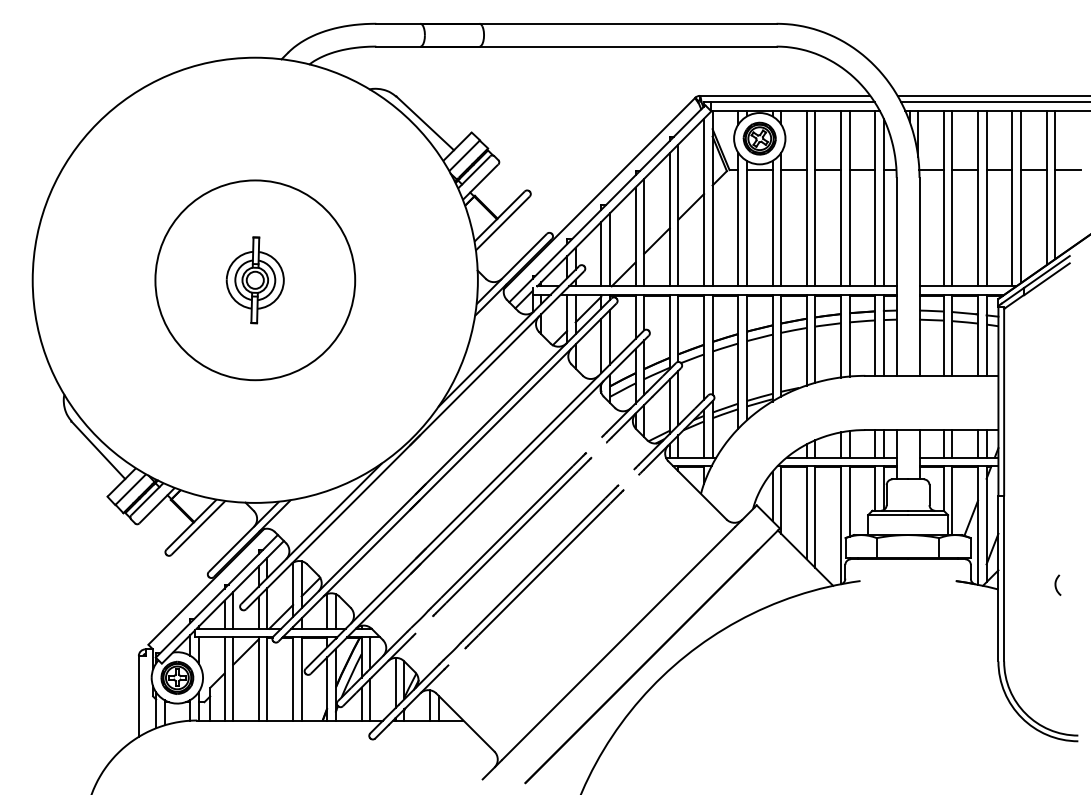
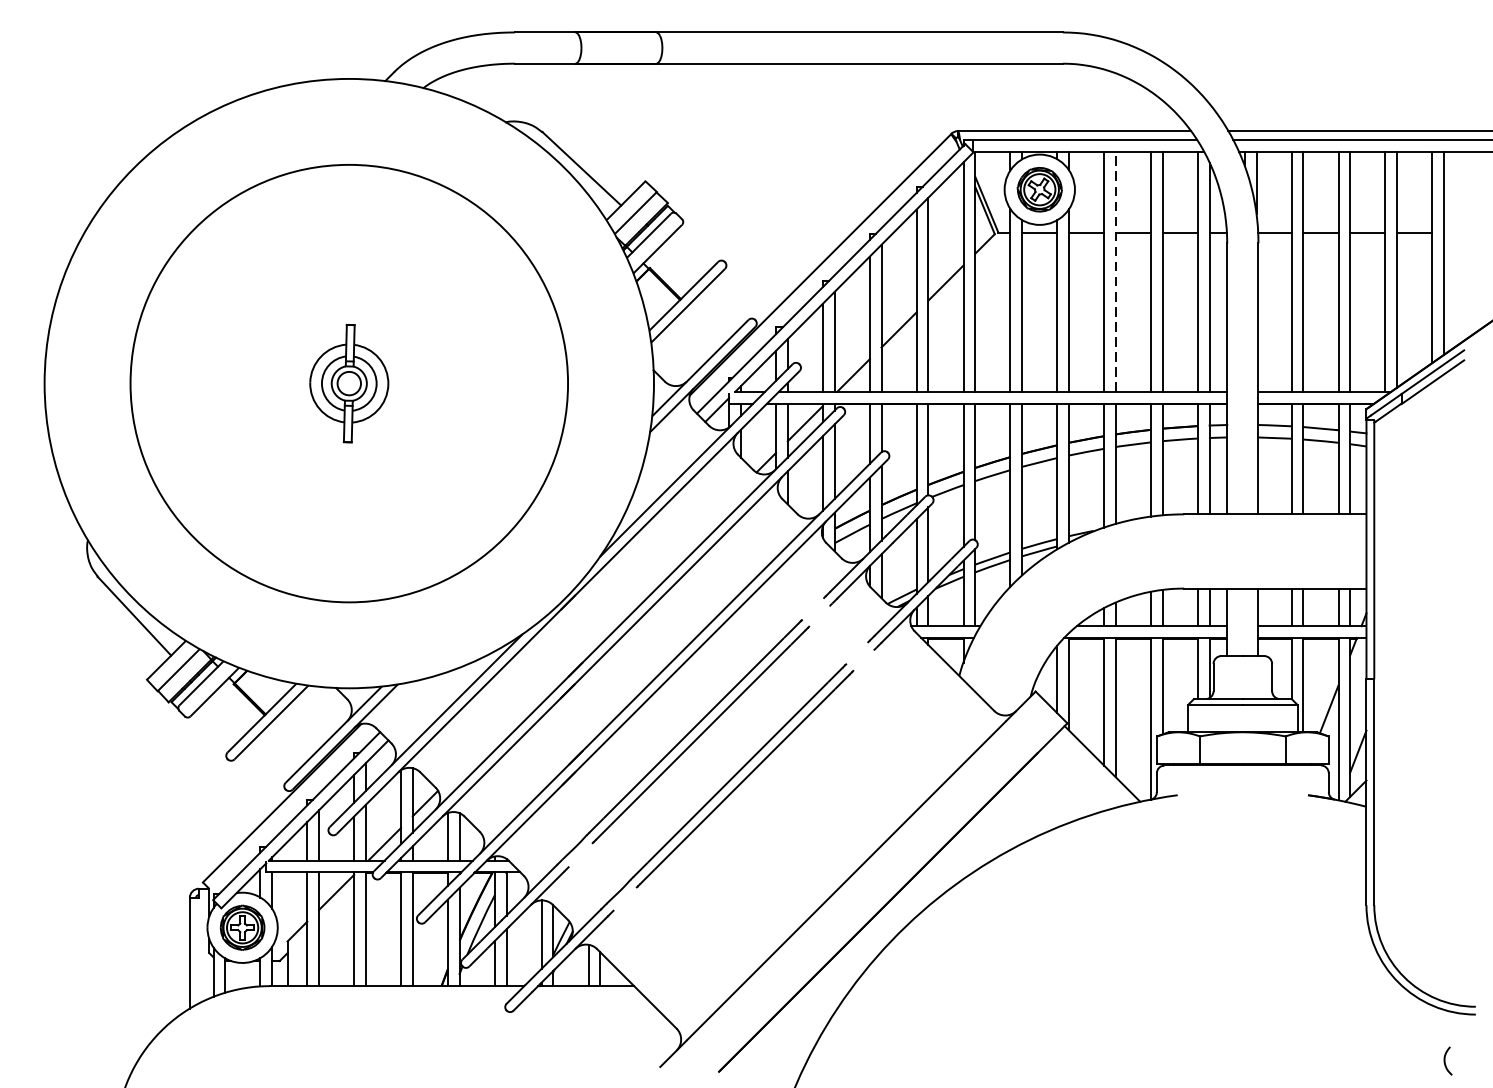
line: (1067, 170) -> (1461, 233), removed
line: (815, 198) -> (1116, 271), solid -> dashed
circle: (255, 280) -> (349, 383), size x1.6
curve: (1056, 584) -> (1445, 1060), moved

